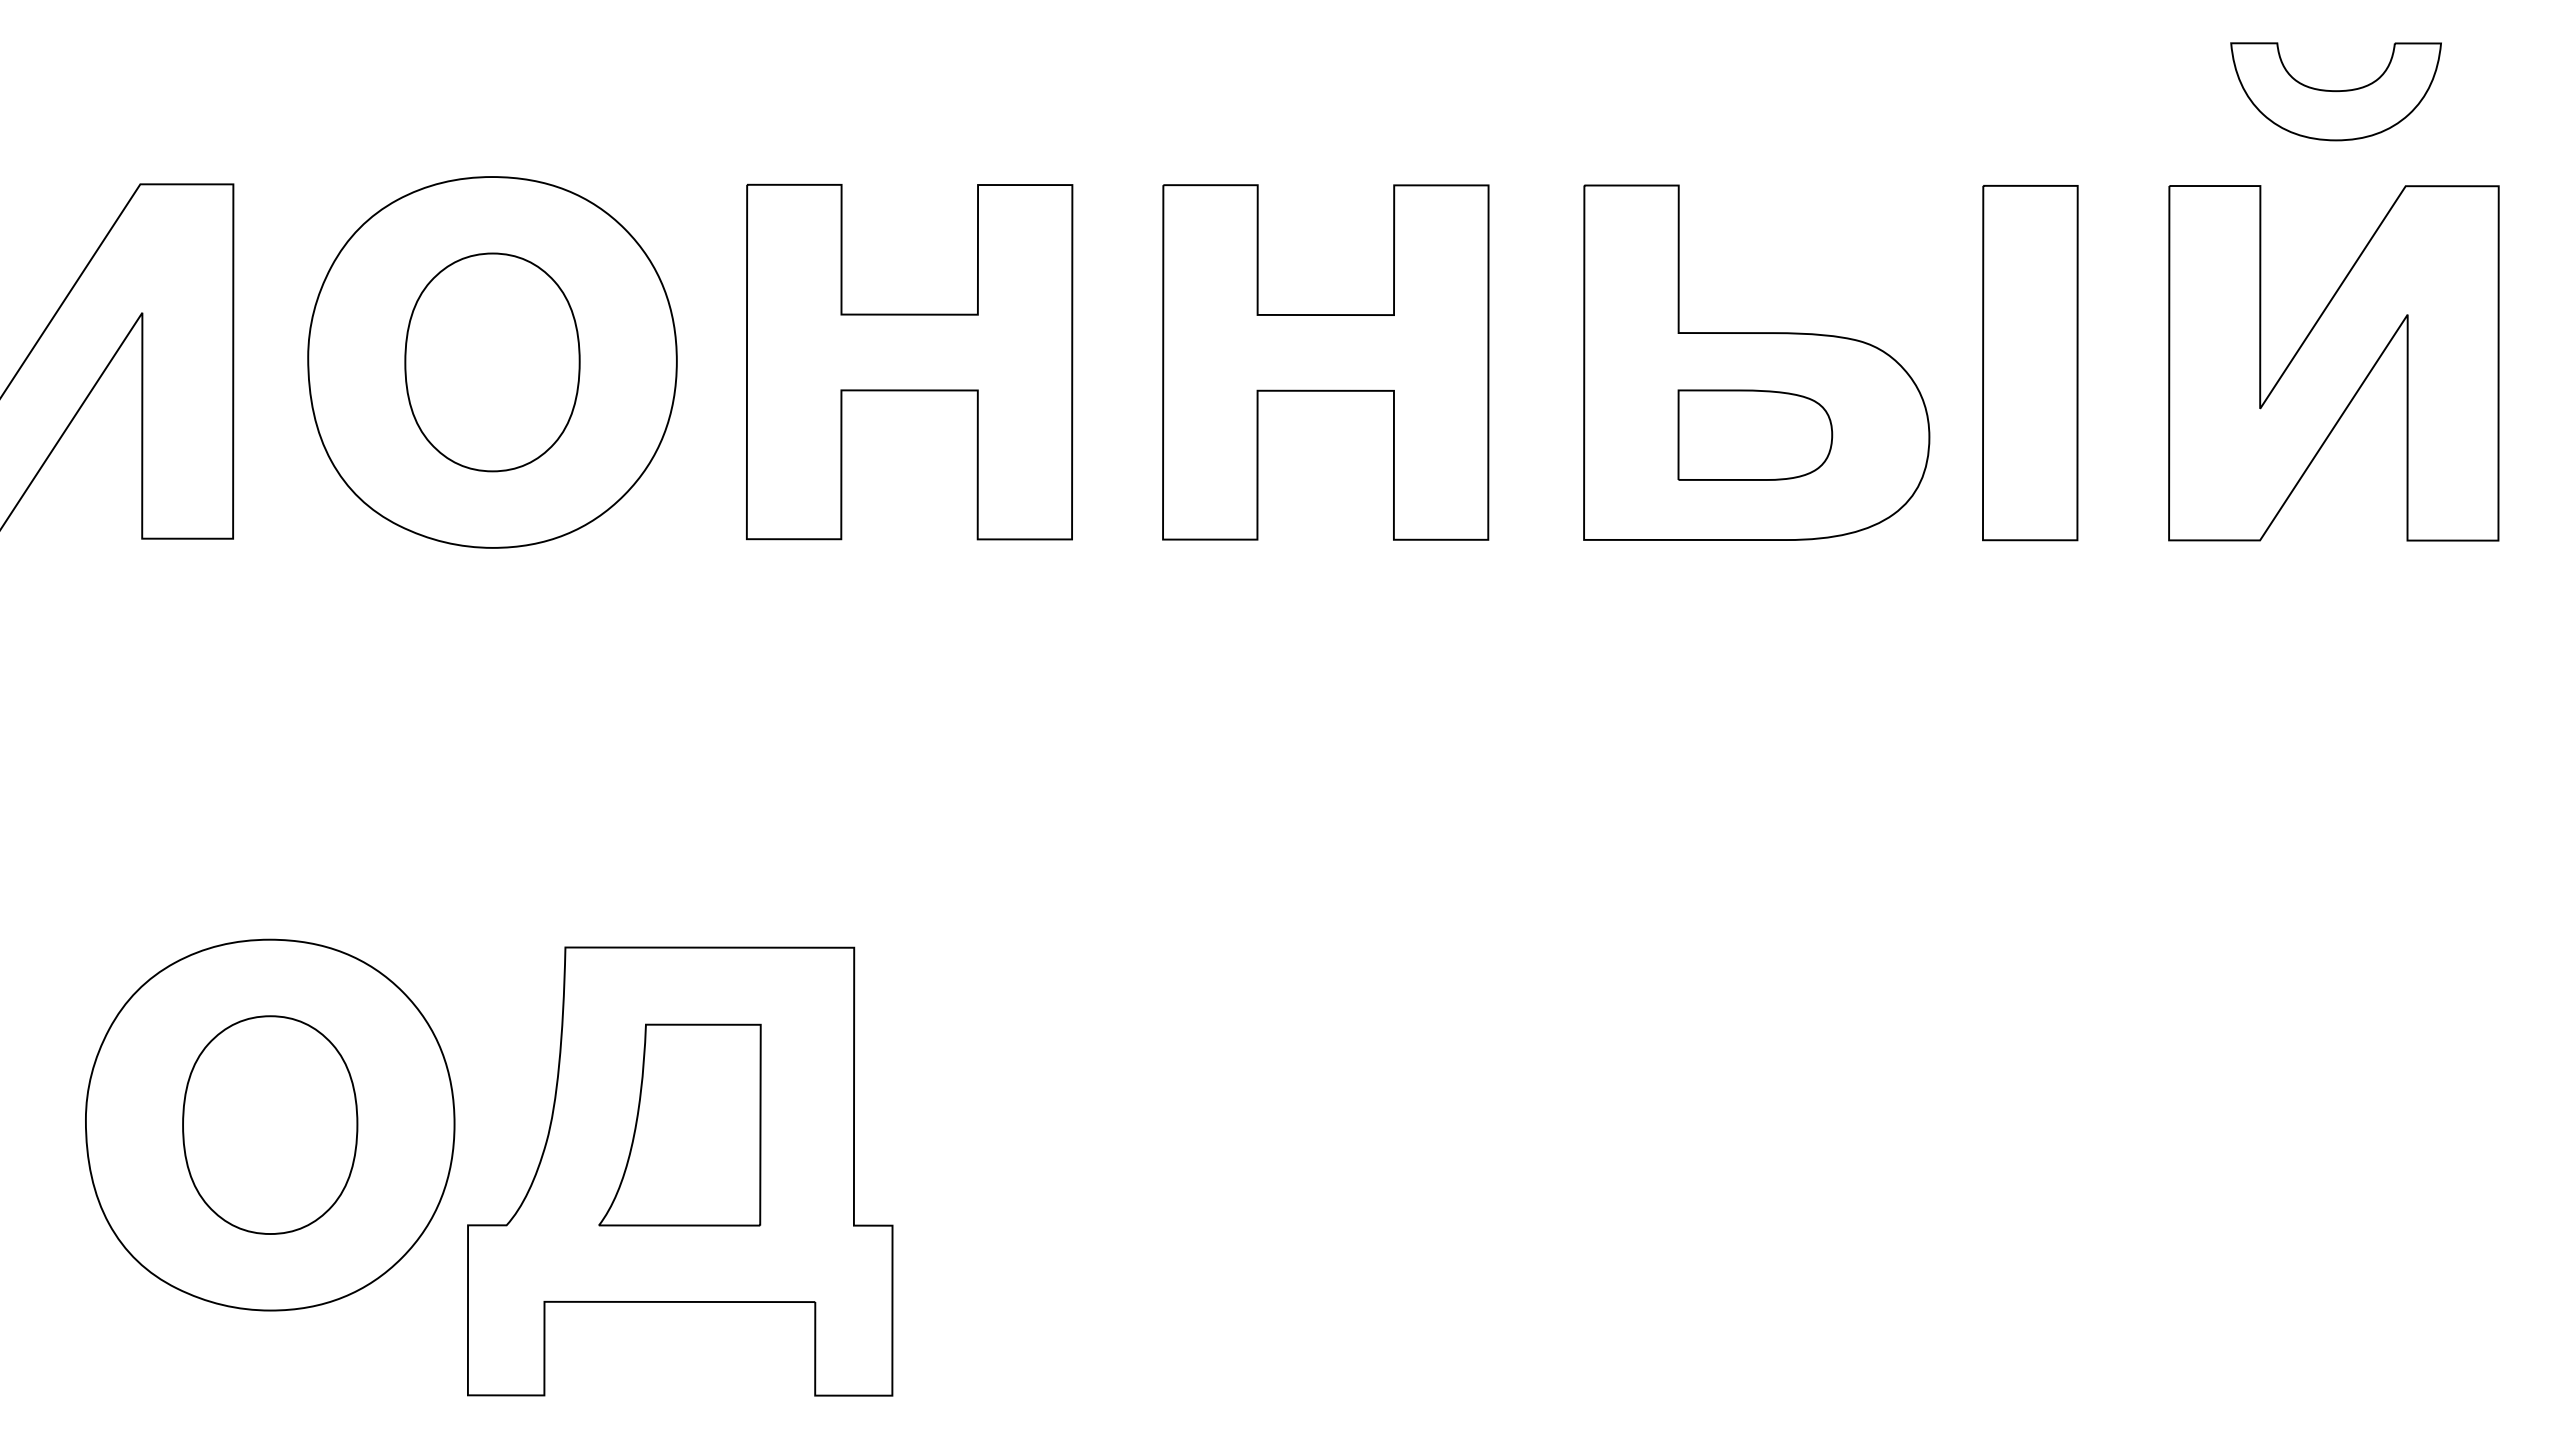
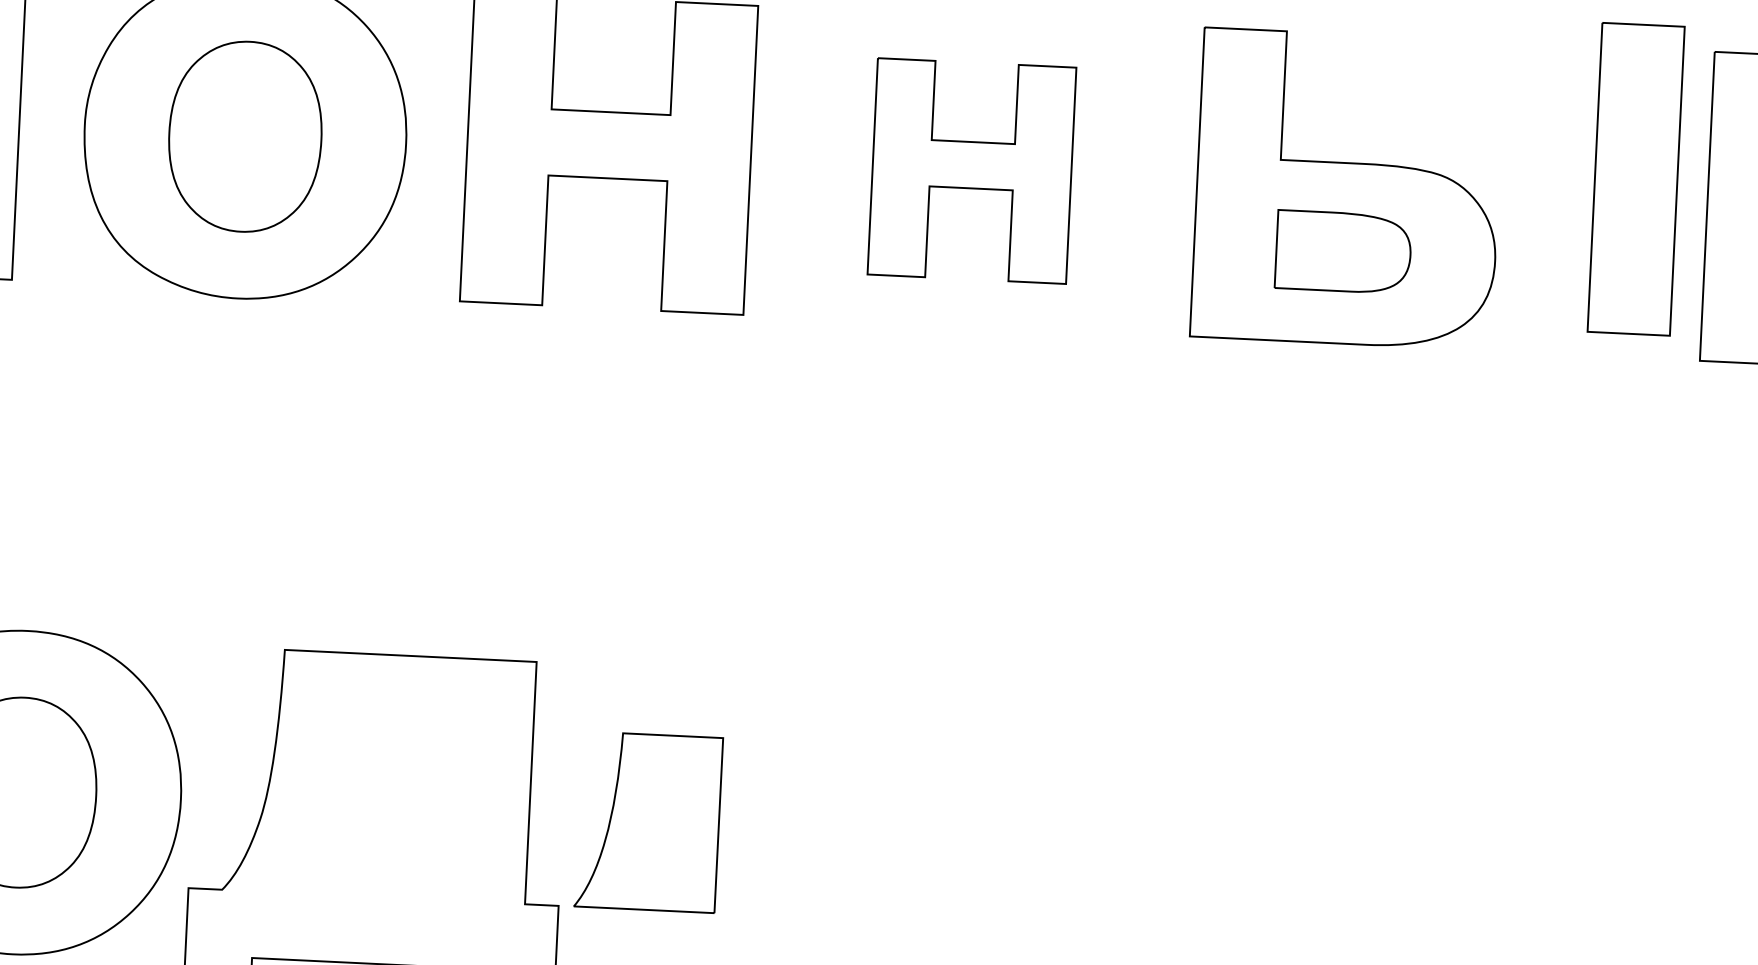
part: (1325, 362) -> (971, 171), size x0.7
part: (2030, 363) -> (1636, 179), moved
part: (679, 1124) -> (648, 821), moved

